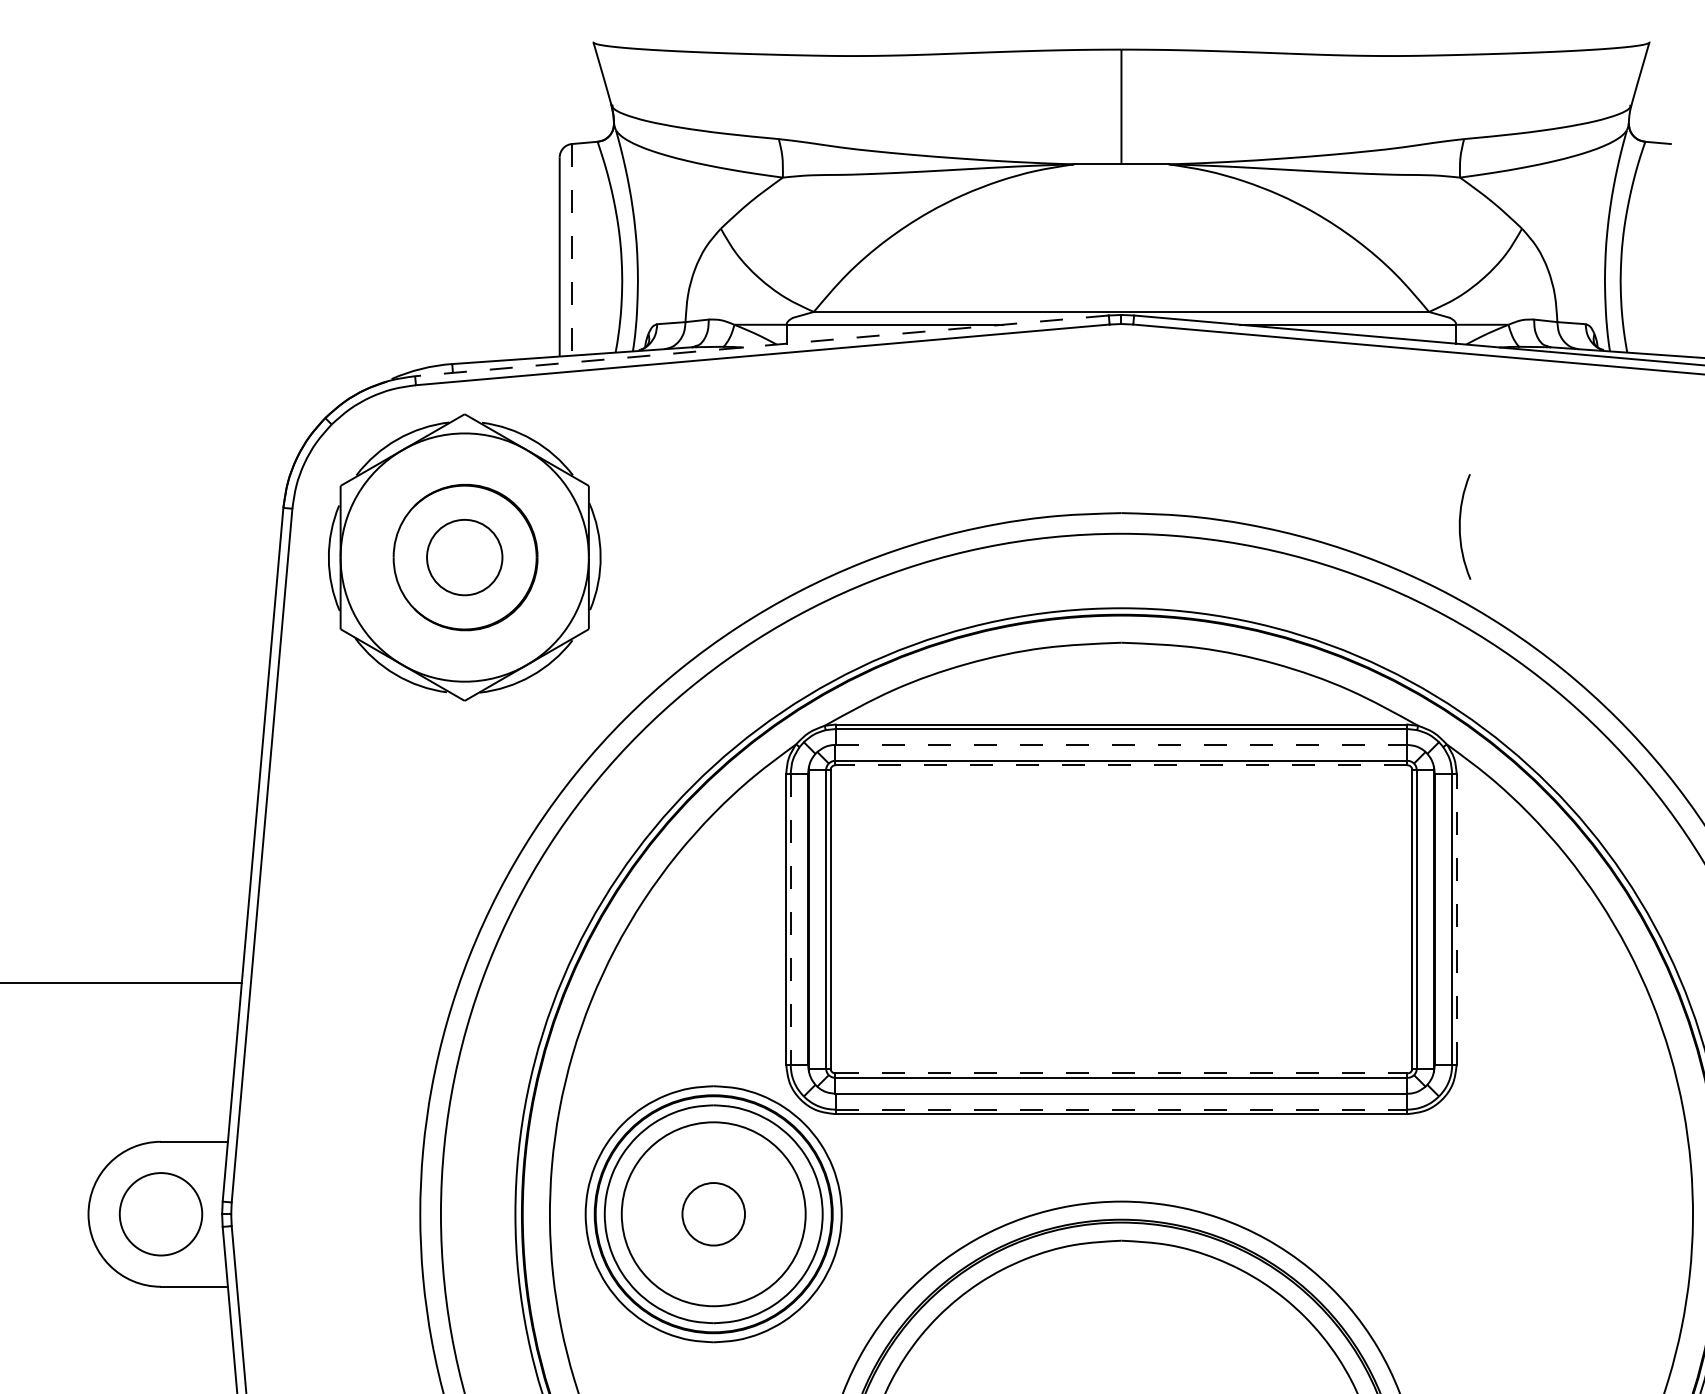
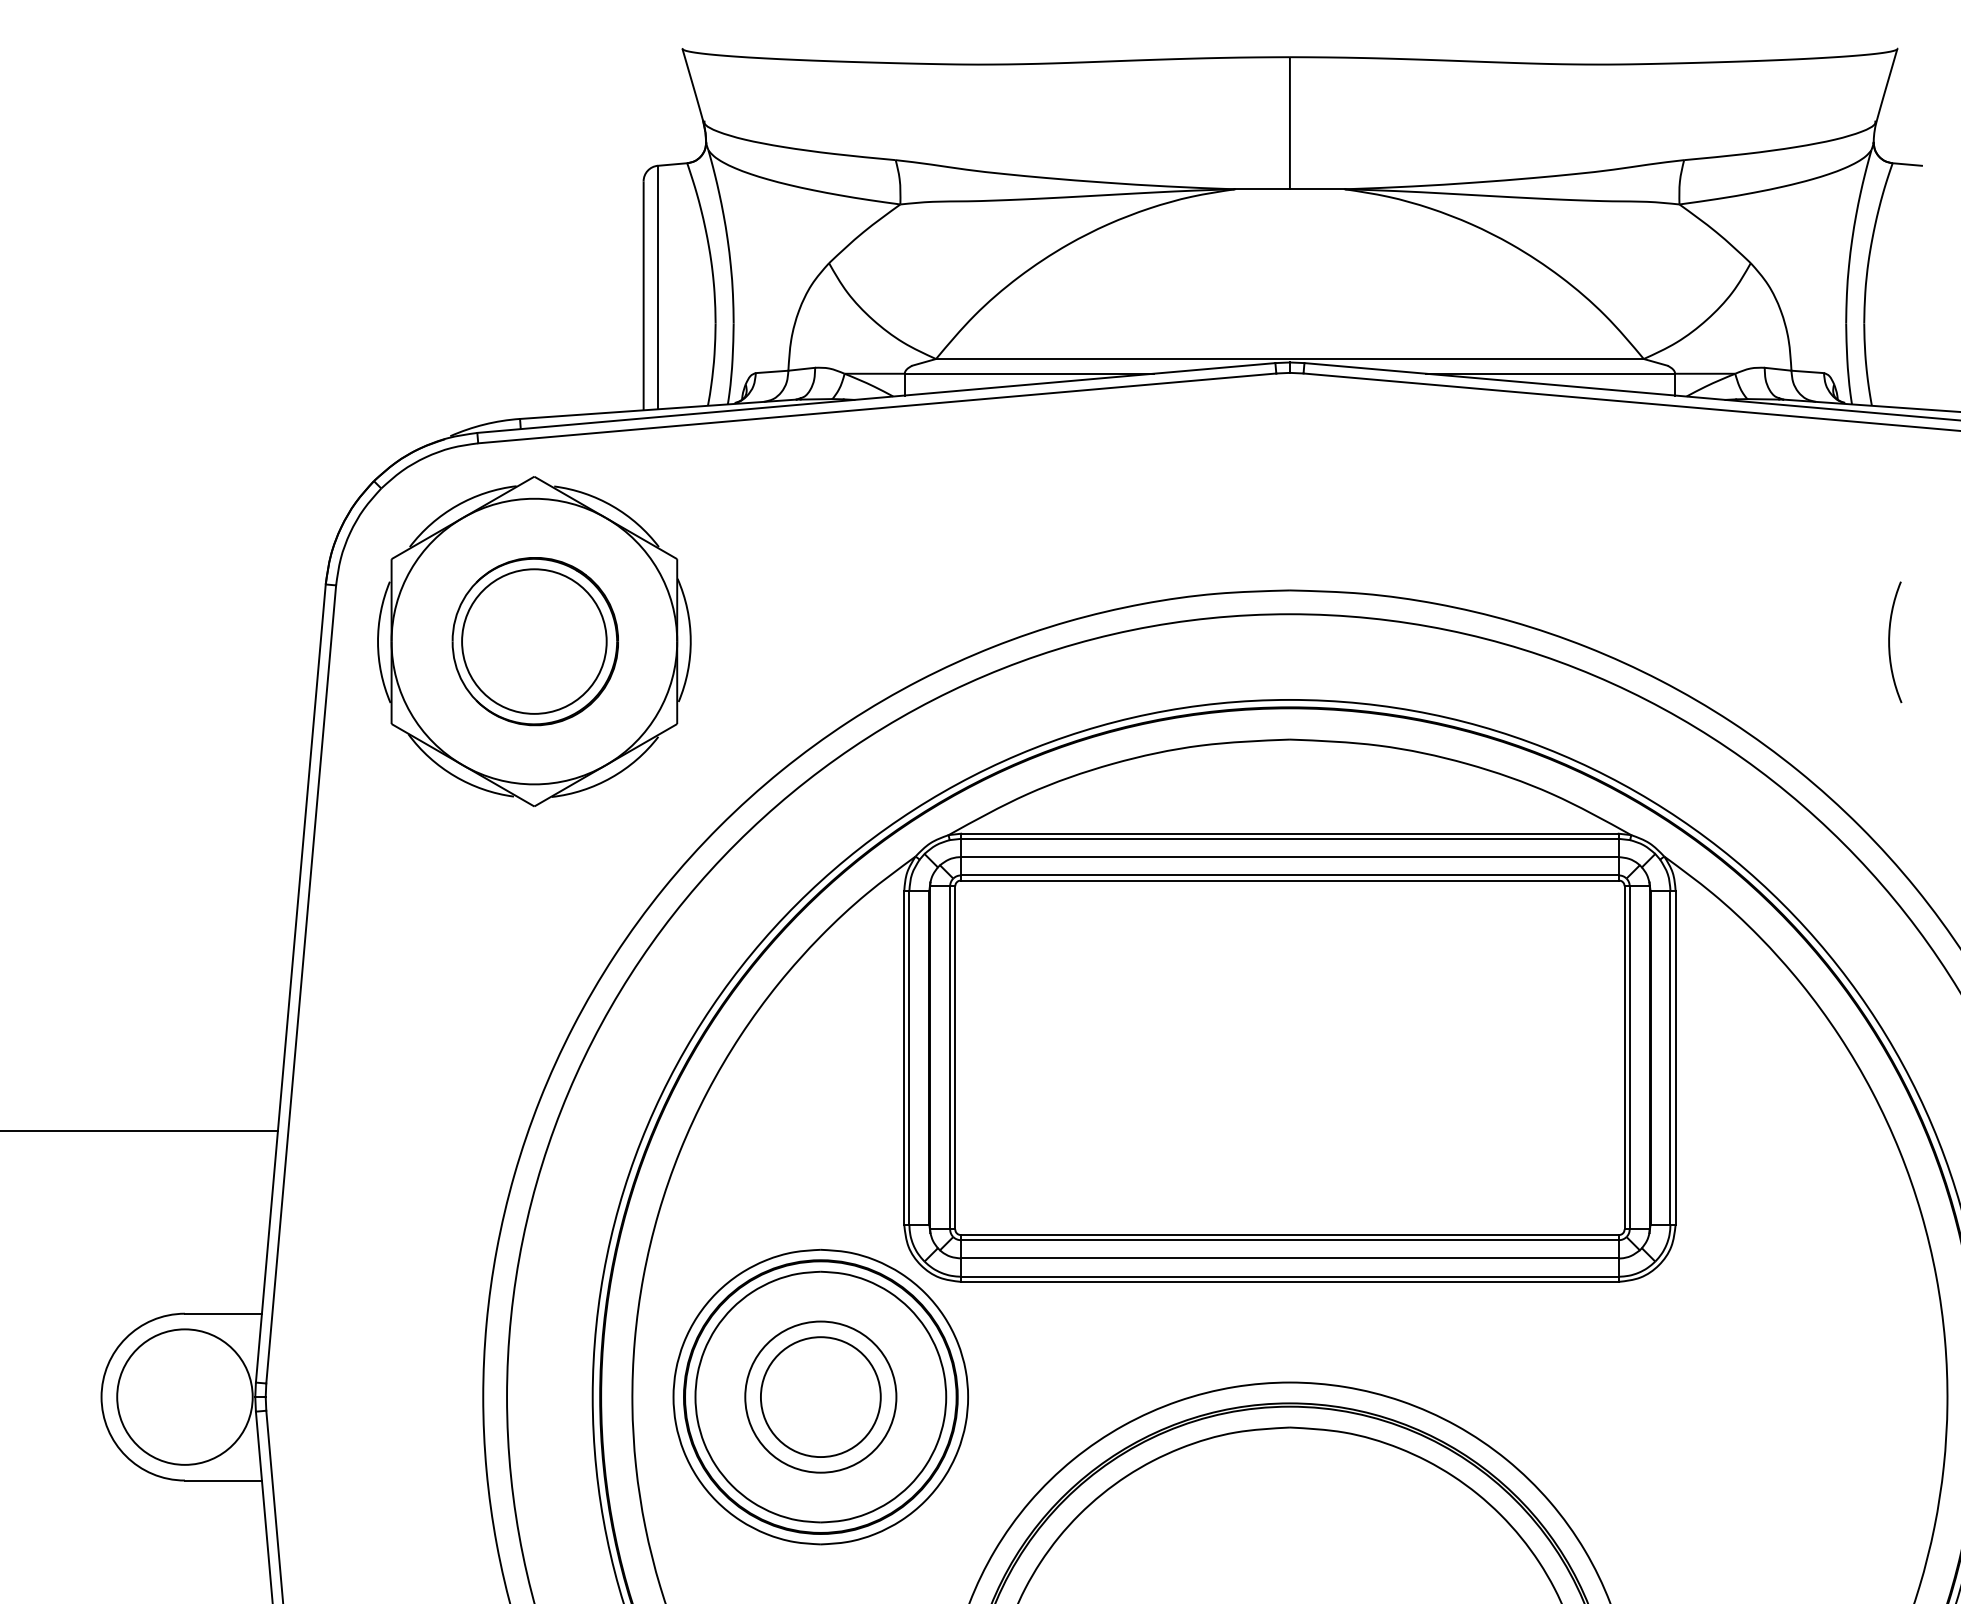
line: (571, 249) -> (657, 287), dashed -> solid
line: (762, 346) -> (876, 398), dashed -> solid
arc: (1460, 527) -> (1889, 642), moved
circle: (464, 557) -> (534, 641), size x1.67
line: (1121, 745) -> (1289, 857), dashed -> solid
line: (1121, 765) -> (1289, 880), dashed -> solid
line: (790, 919) -> (909, 1058), dashed -> solid
line: (1456, 919) -> (1675, 1057), dashed -> solid
line: (1121, 1073) -> (1290, 1235), dashed -> solid
line: (1121, 1109) -> (1289, 1276), dashed -> solid
circle: (160, 1213) -> (184, 1396), size x1.43
circle: (713, 1213) -> (820, 1396), size x0.71
circle: (713, 1214) -> (820, 1397), size x1.67

